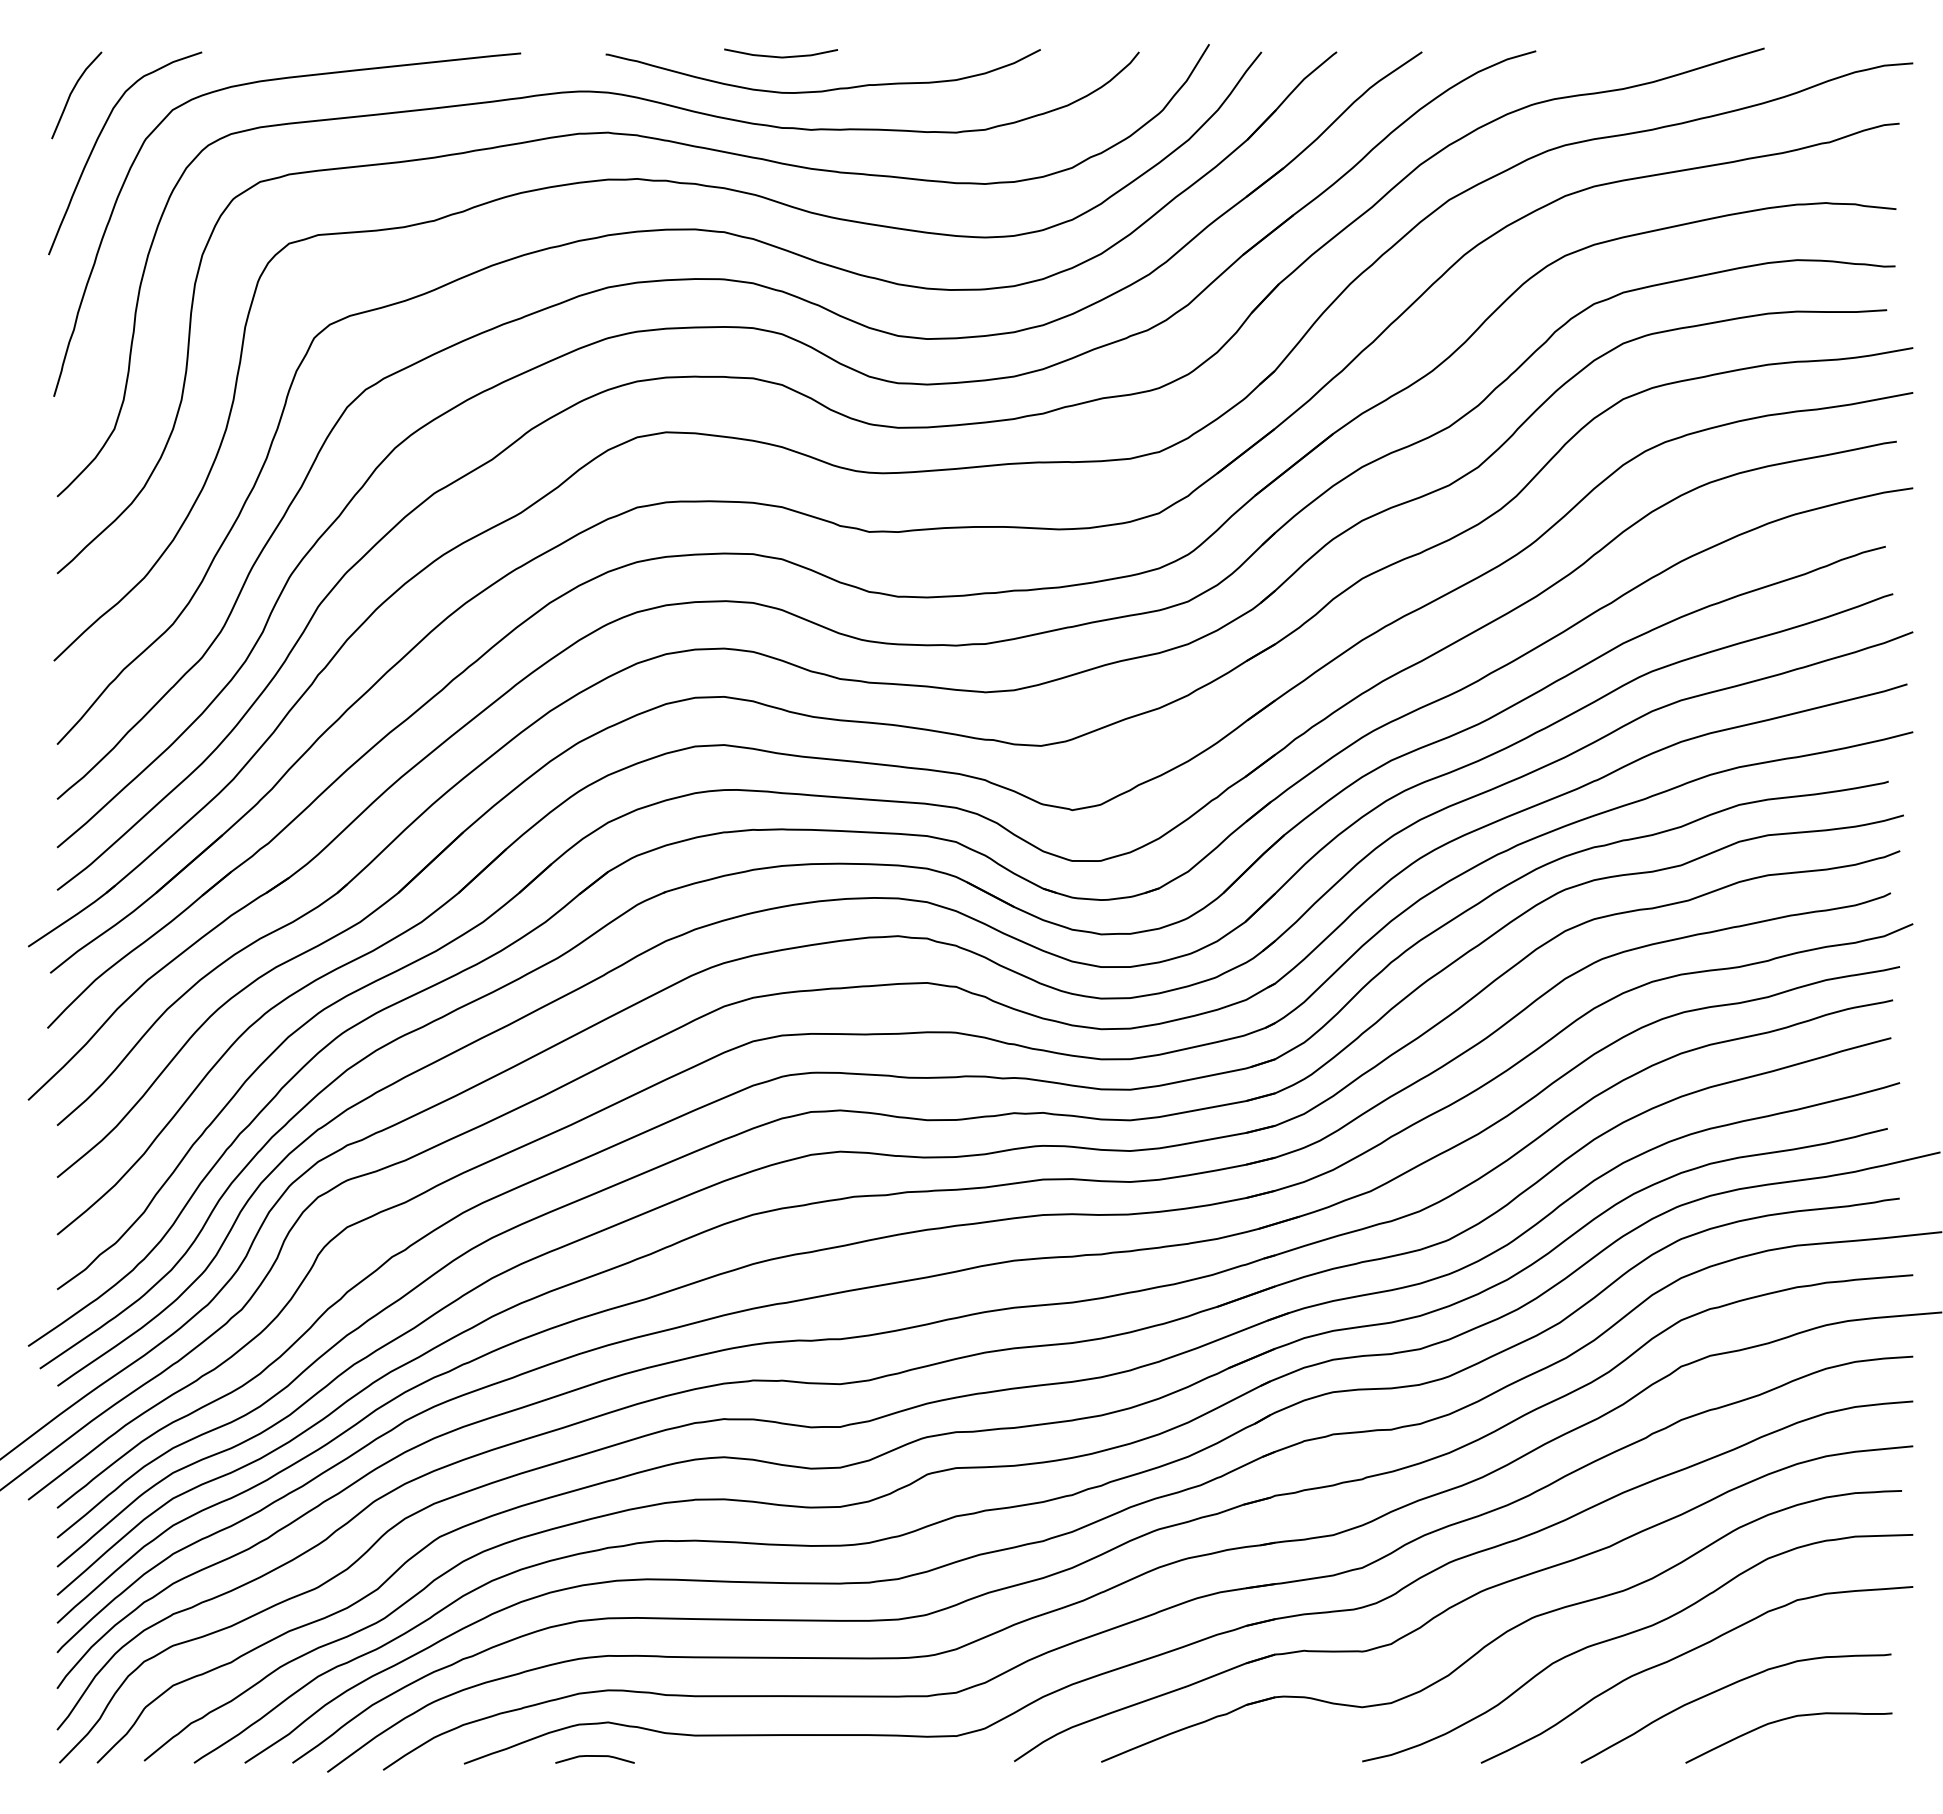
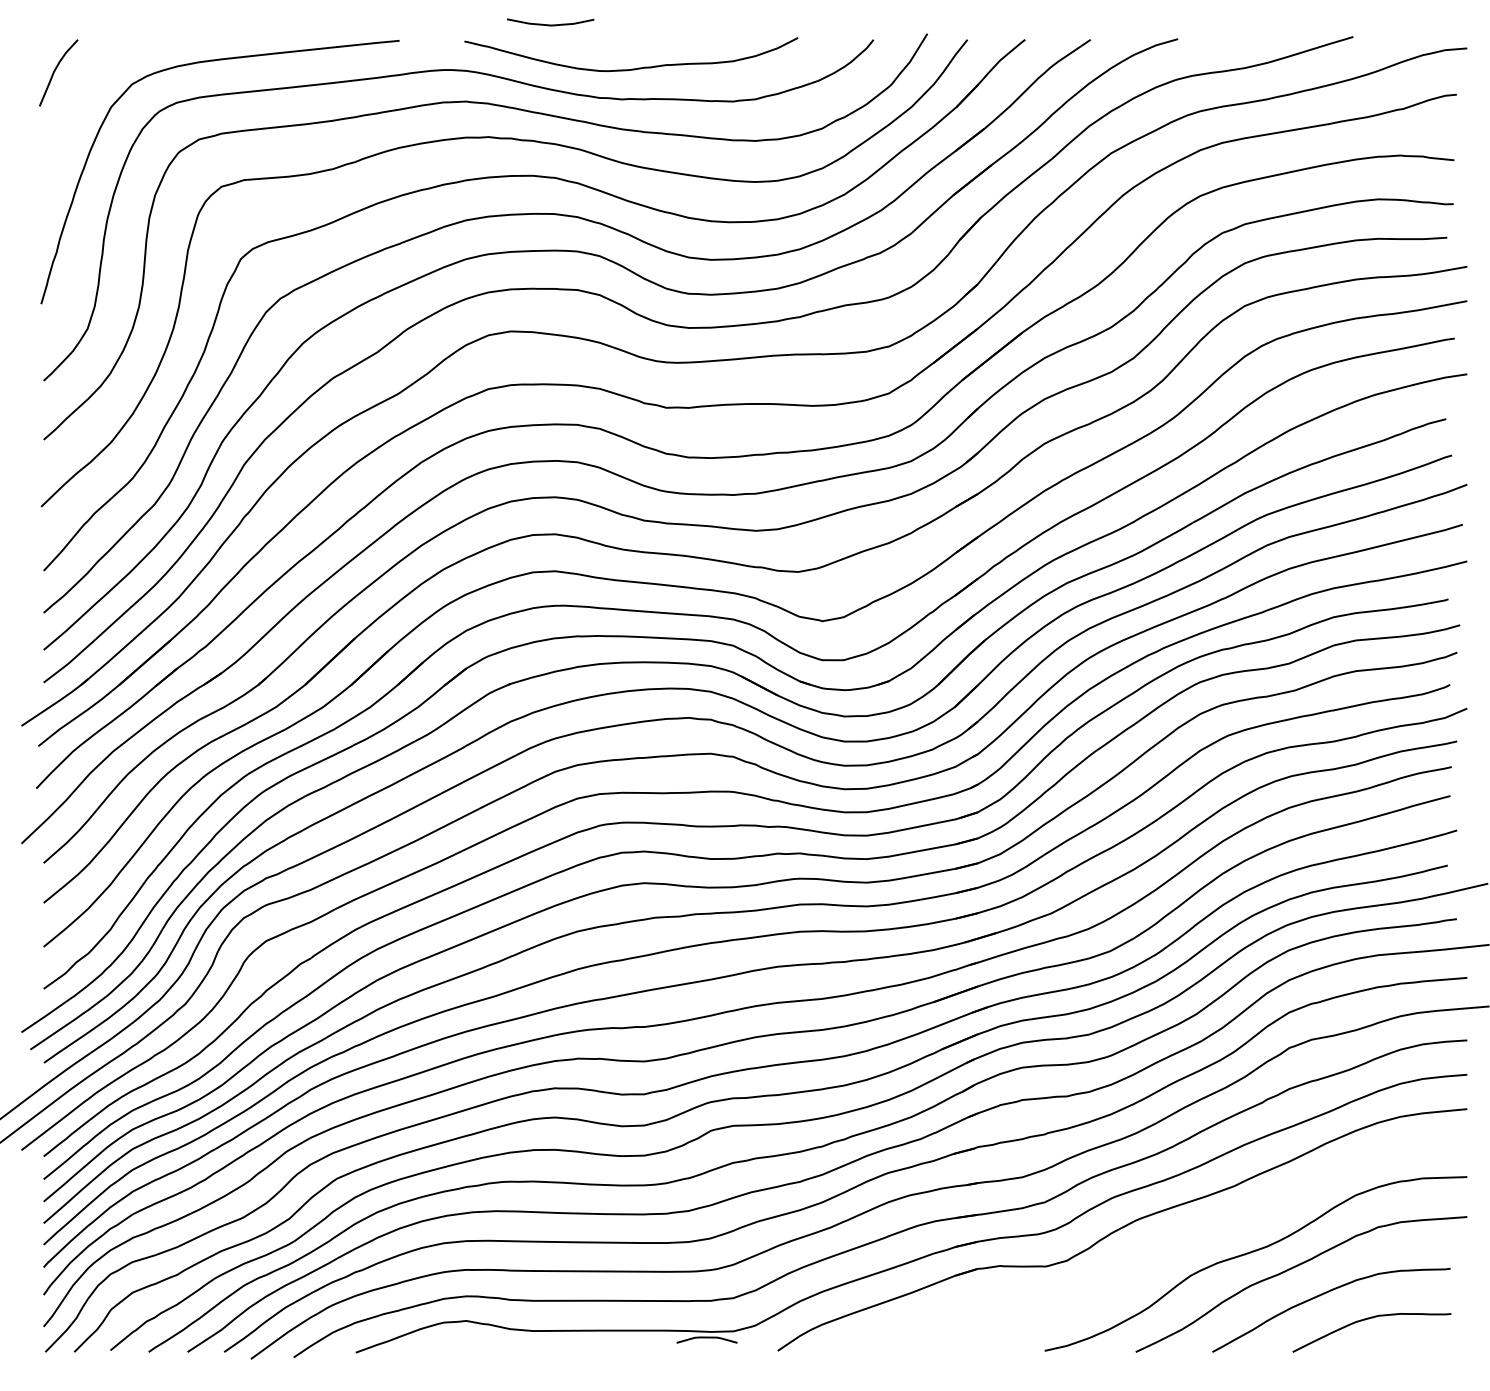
line: (781, 56) -> (550, 24), moved
curve: (98, 139) -> (75, 106), removed
part: (1503, 1632) -> (1153, 1251), removed
curve: (594, 1756) -> (706, 1337), moved

